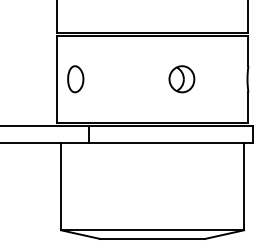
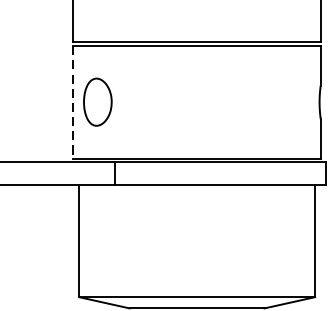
line: (56, 79) -> (73, 102), solid -> dashed
part: (75, 79) -> (97, 102), size x1.4
part: (181, 79) -> (234, 102), removed

